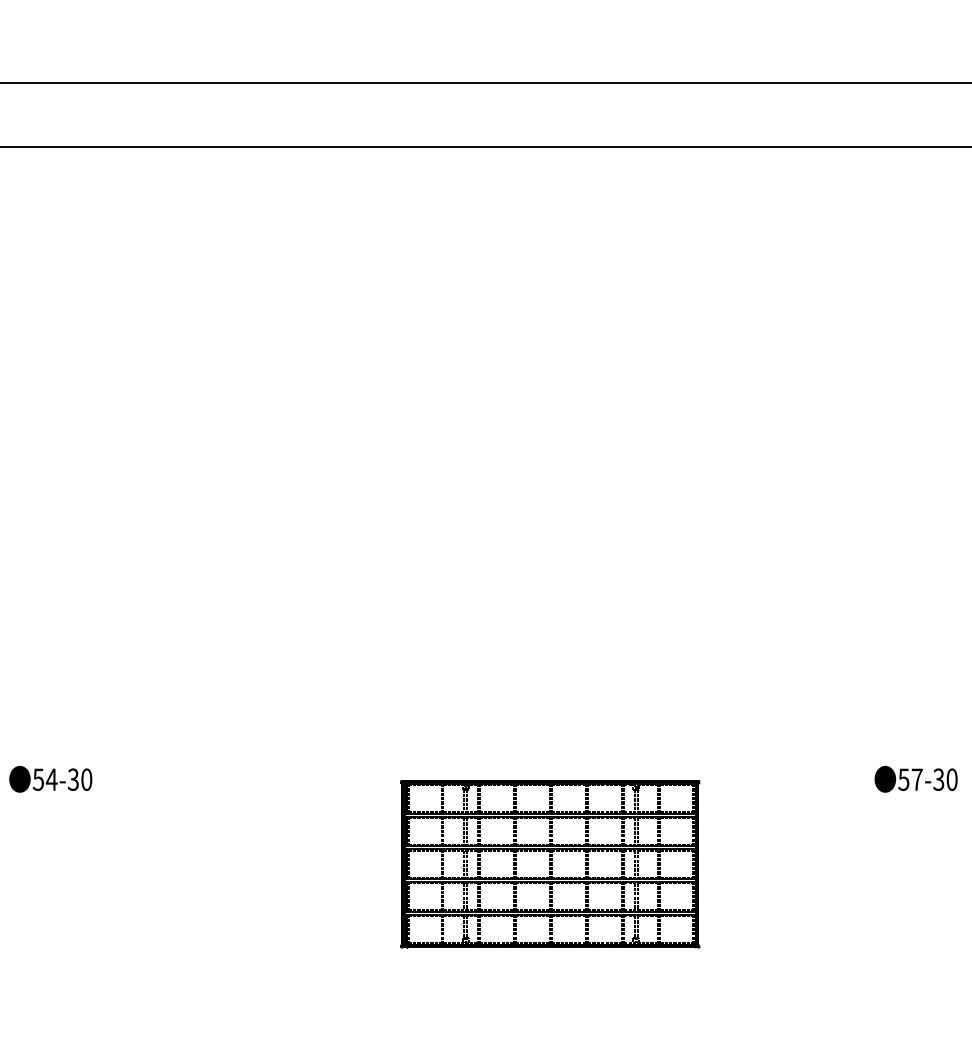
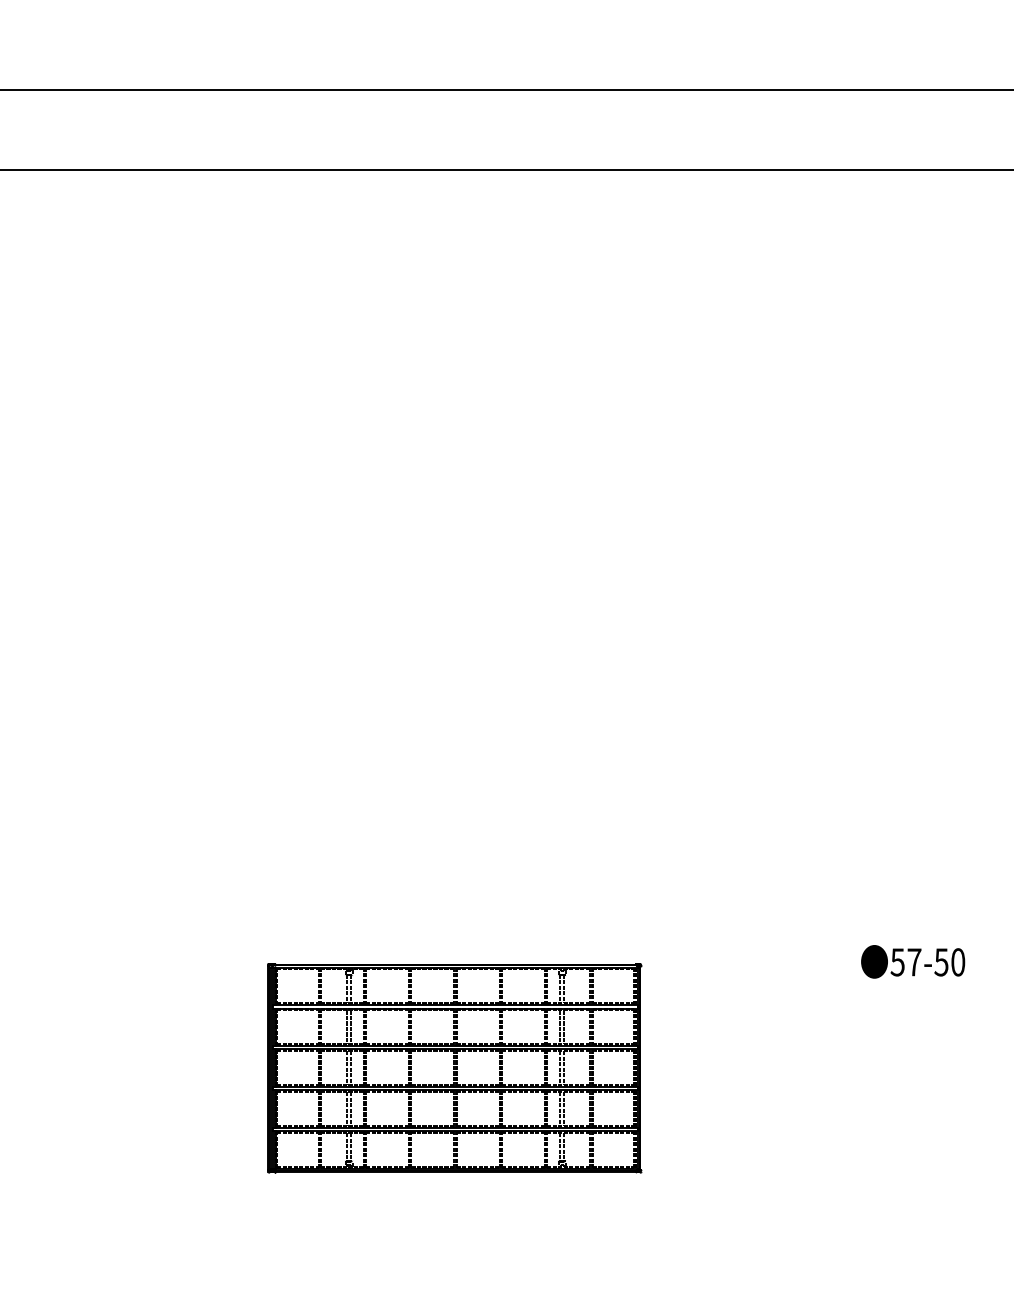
text: (939, 779) -> (942, 962), 57-30 -> 57-50

